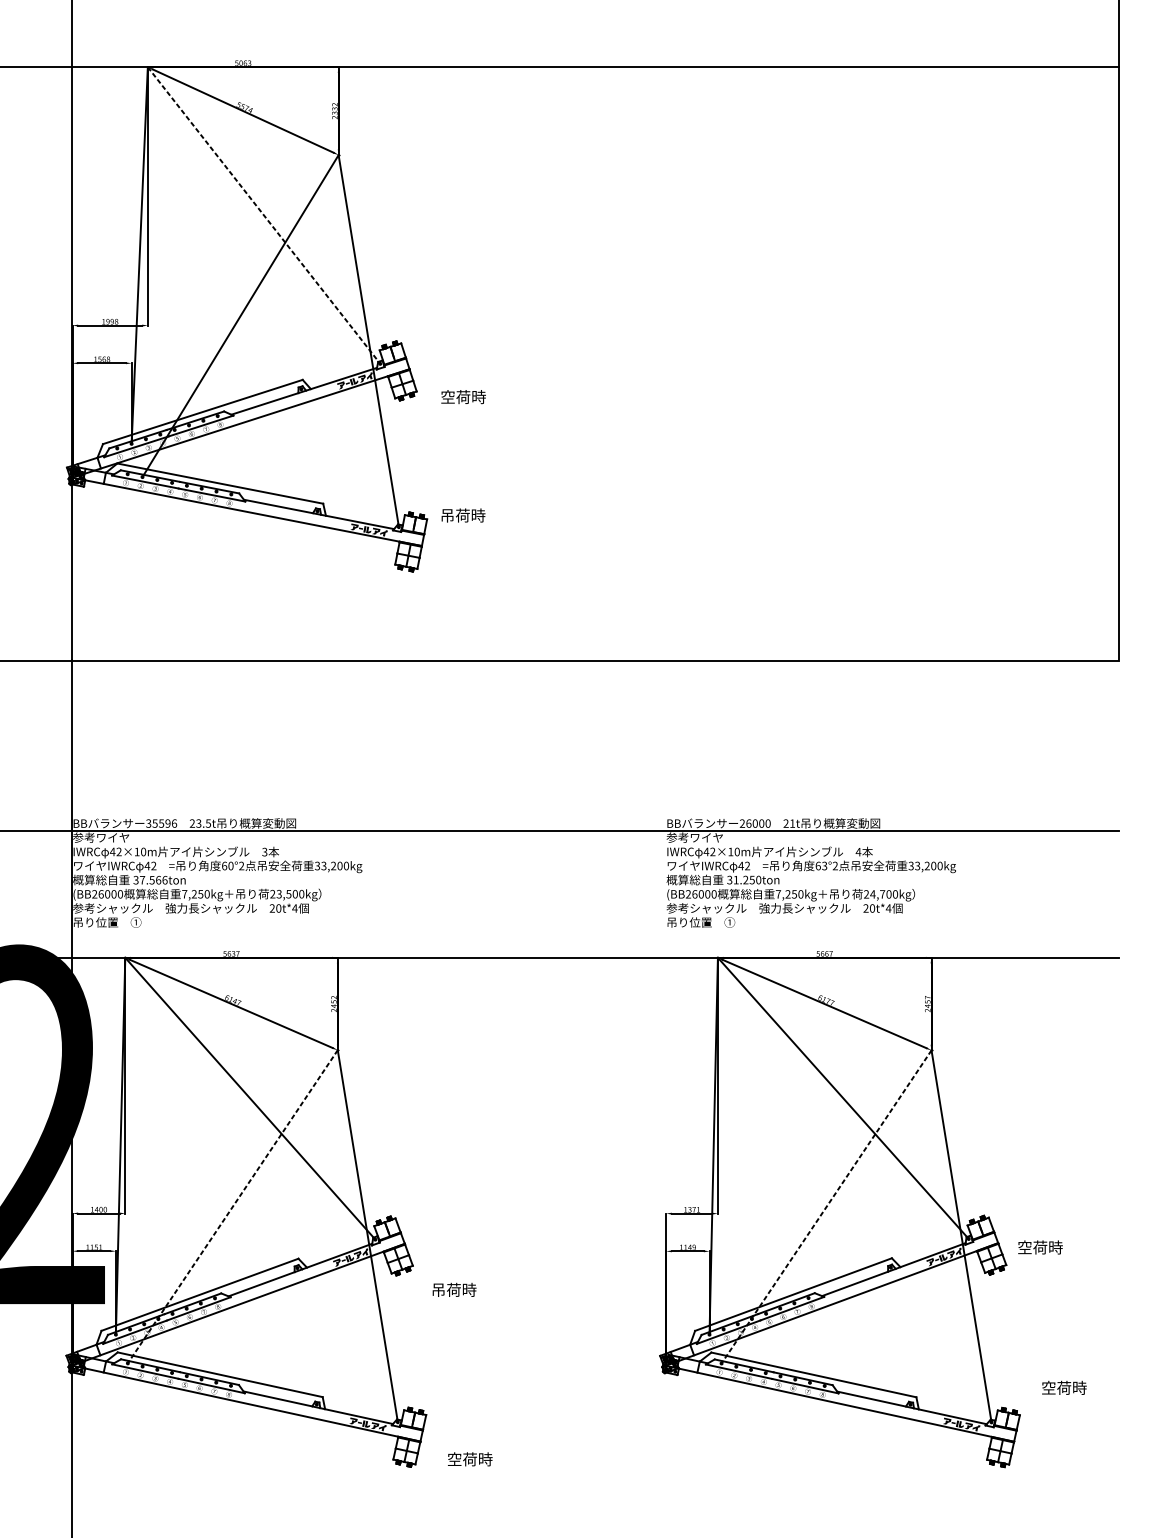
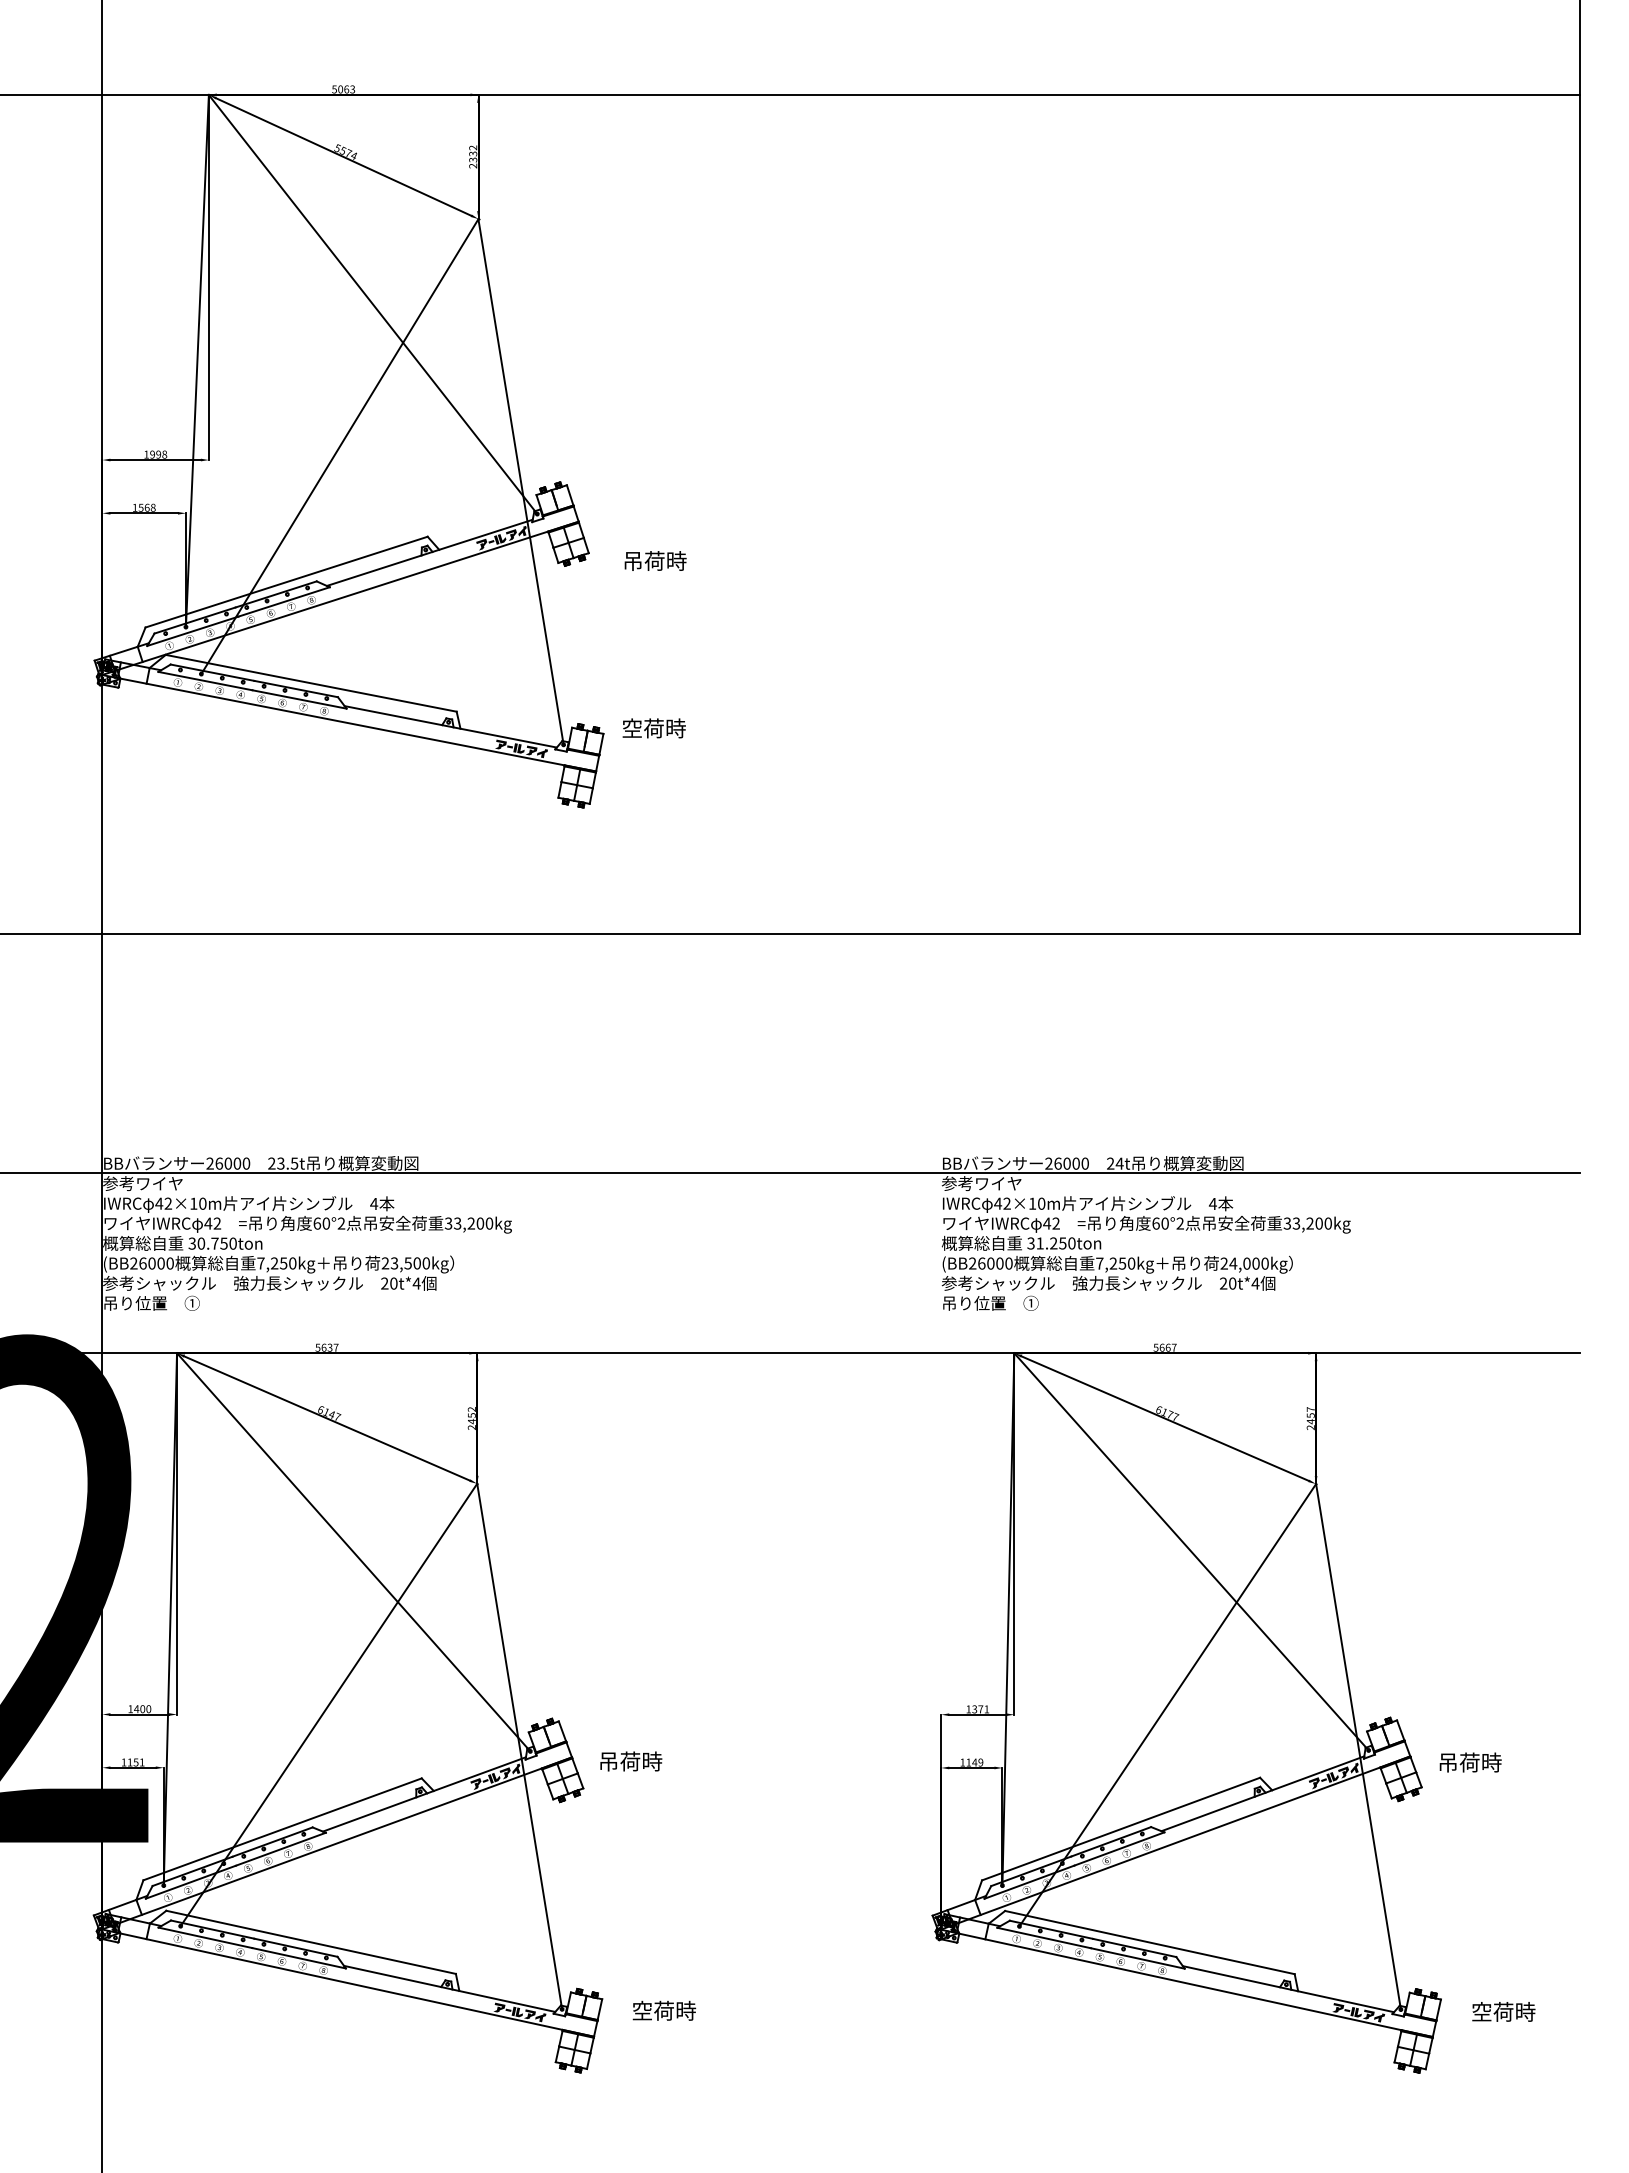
line: (264, 215) -> (373, 304), dashed -> solid
text: (447, 396) -> (632, 560), 空荷時 -> 吊荷時
text: (446, 515) -> (631, 728), 吊荷時 -> 空荷時
text: (161, 823) -> (228, 1163), 35596 -> 26000
text: (792, 823) -> (1119, 1163), 21t -> 24t
text: (265, 851) -> (374, 1203), 3 -> 4
text: (824, 865) -> (1164, 1223), 63°2 -> 60°2
text: (153, 880) -> (216, 1243), 37.566ton -> 30.750ton
text: (882, 894) -> (1246, 1263), 24,700kg -> 24,000kg
line: (232, 1207) -> (328, 1705), dashed -> solid
line: (826, 1207) -> (1167, 1705), dashed -> solid
text: (1024, 1247) -> (1447, 1762), 空荷時 -> 吊荷時
text: (454, 1289) -> (631, 1761), moved
text: (1064, 1387) -> (1503, 2011), moved
text: (470, 1459) -> (664, 2010), moved

